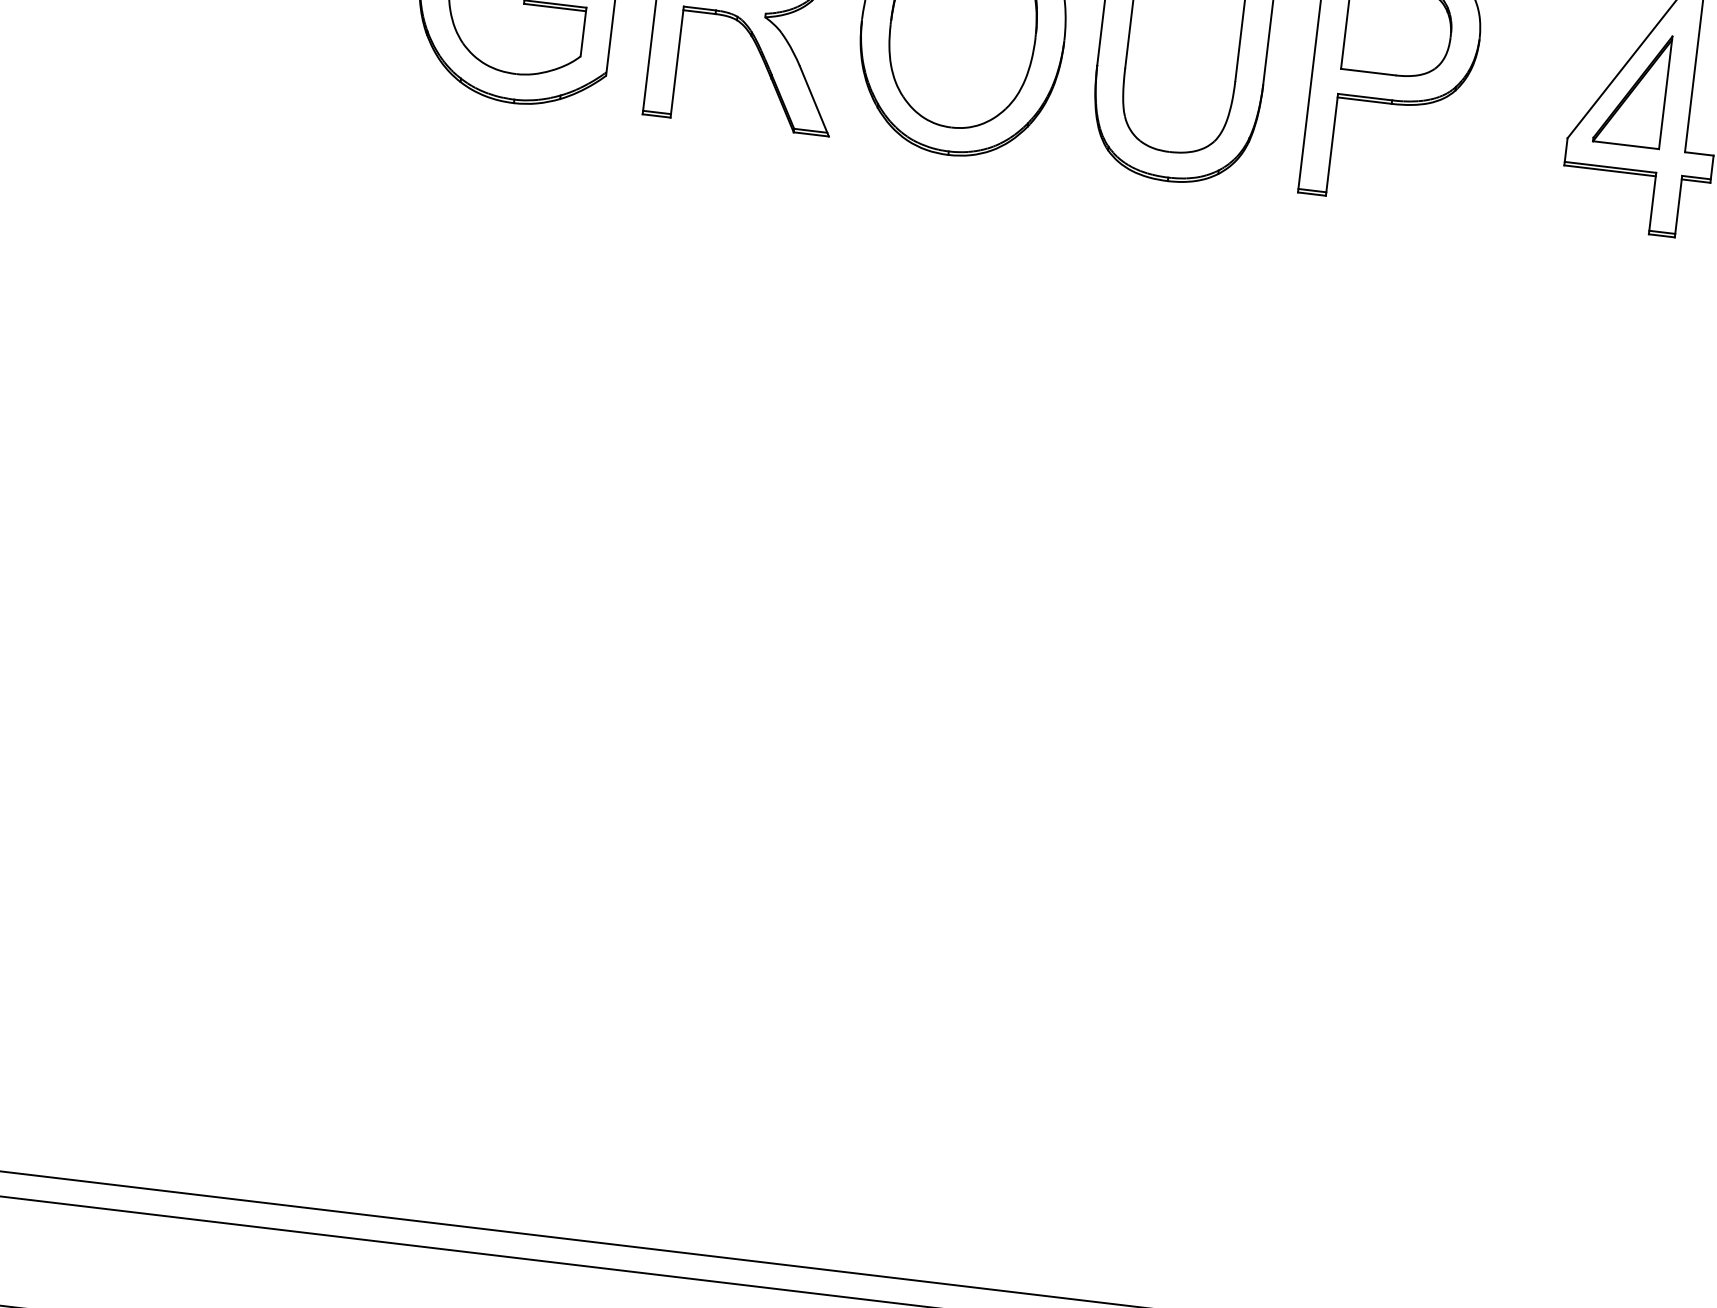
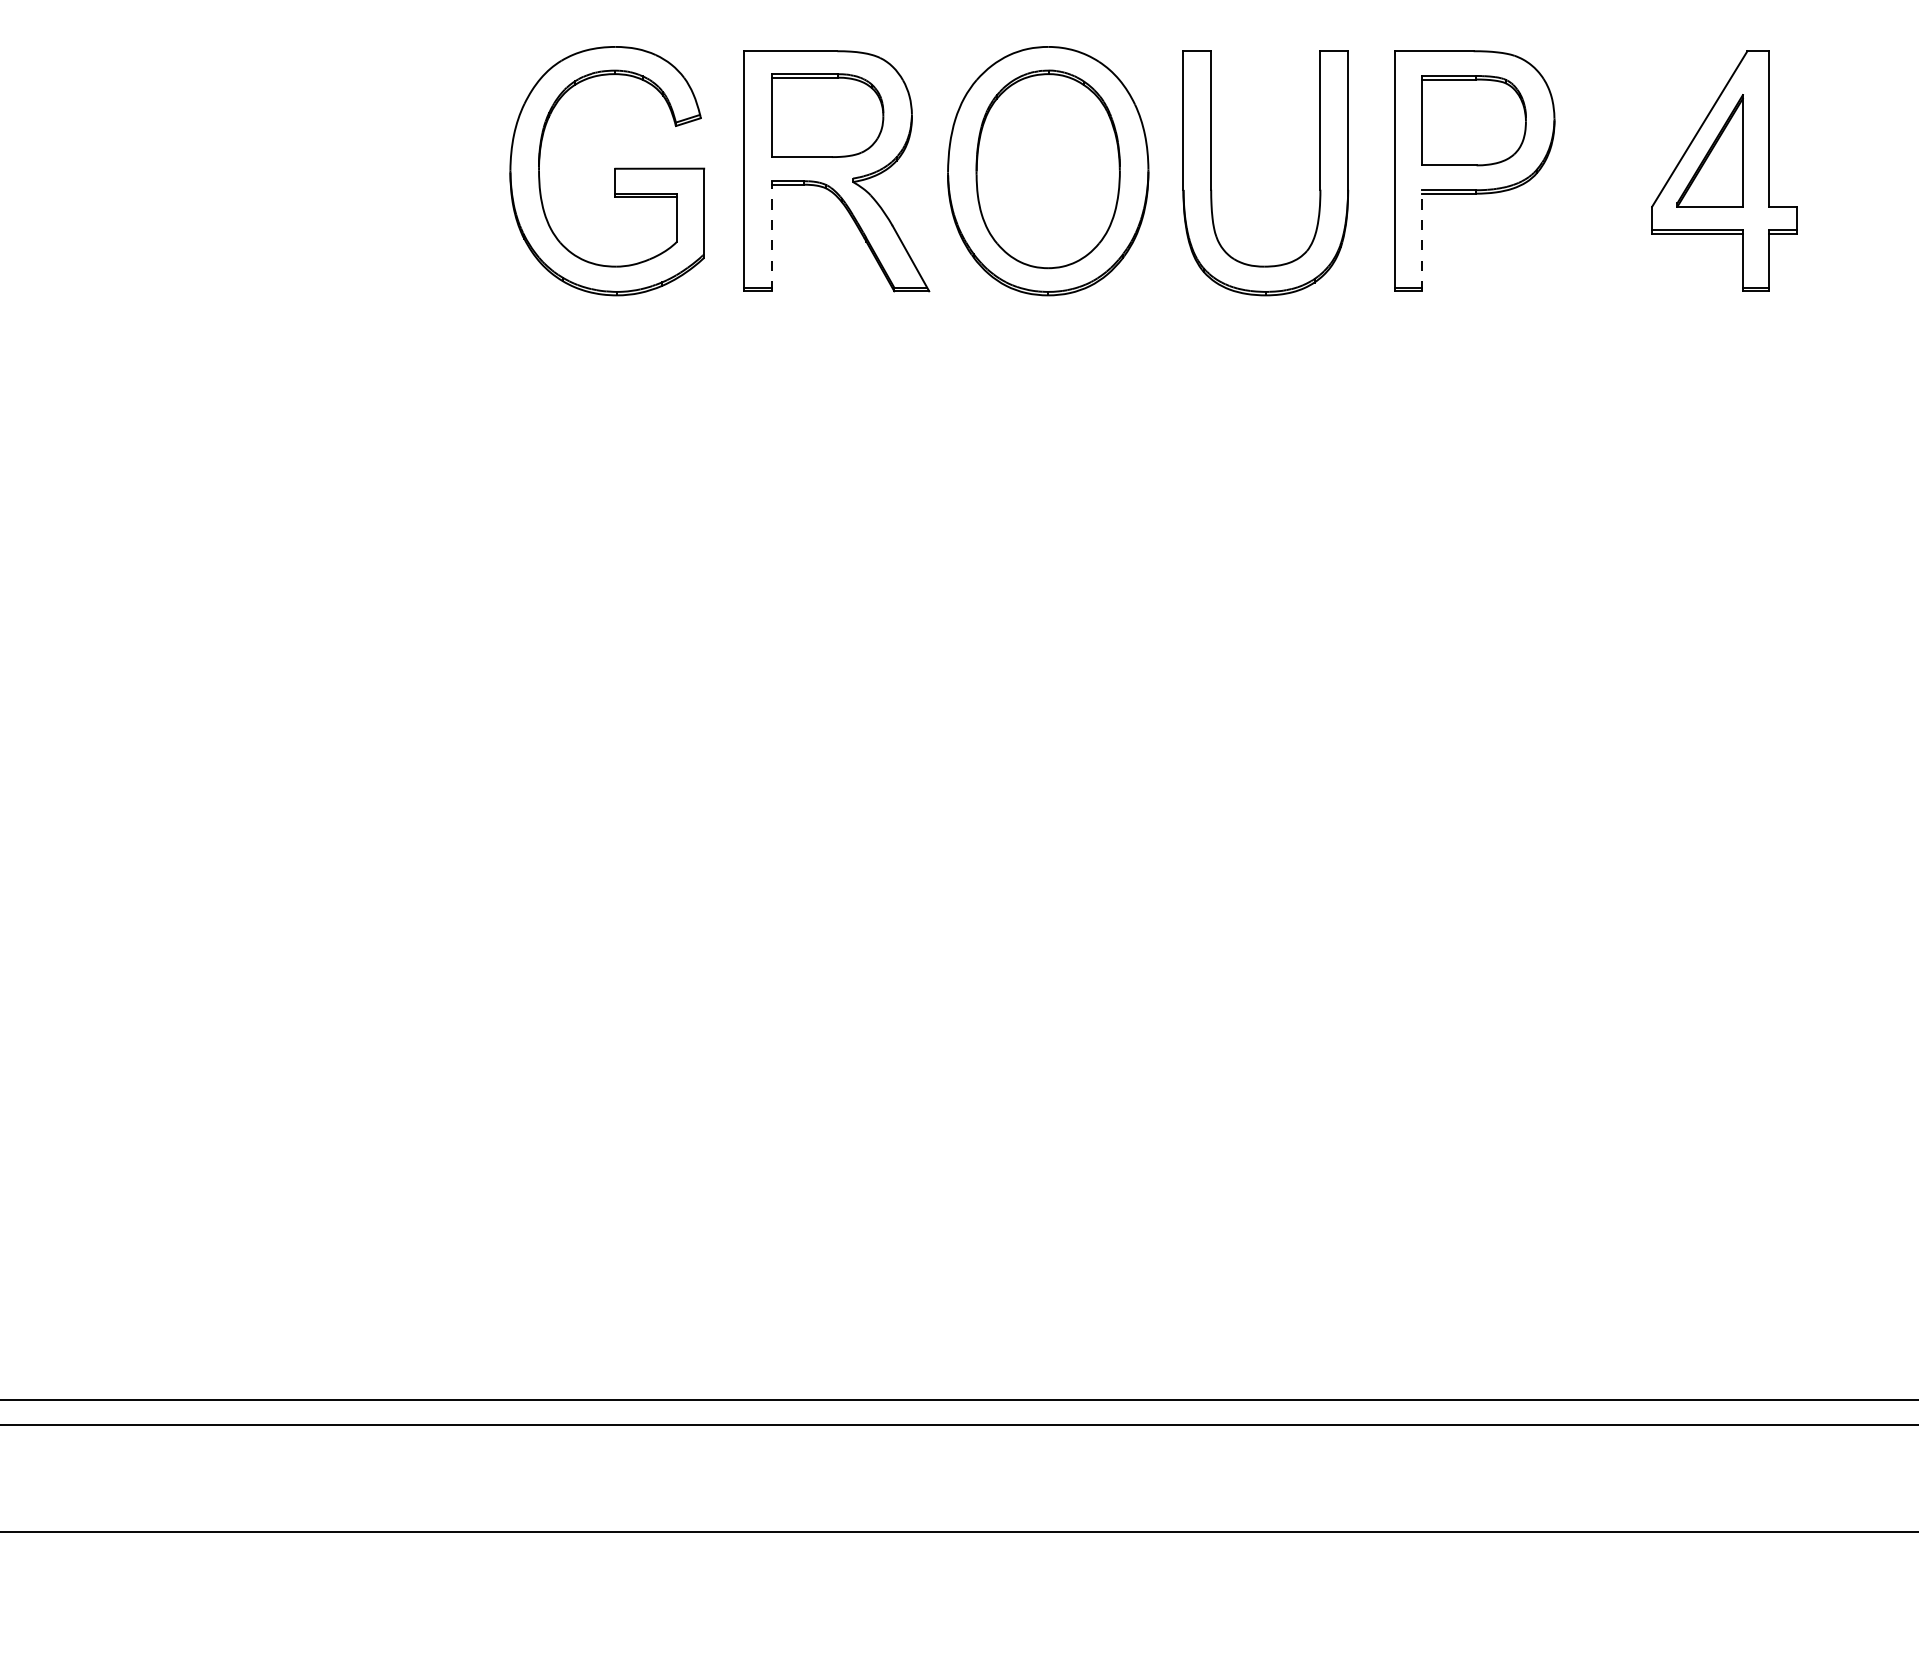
line: (677, 61) -> (772, 235), solid -> dashed
line: (1332, 144) -> (1422, 240), solid -> dashed

